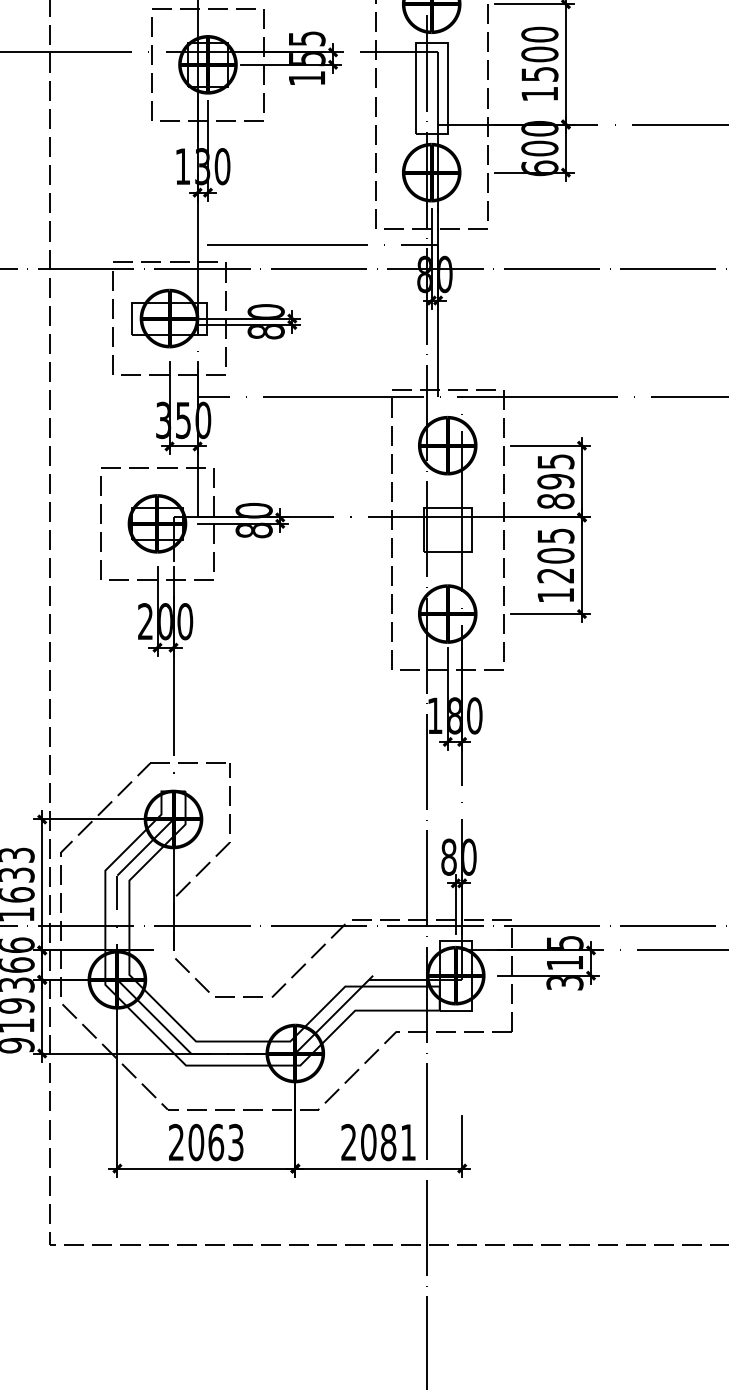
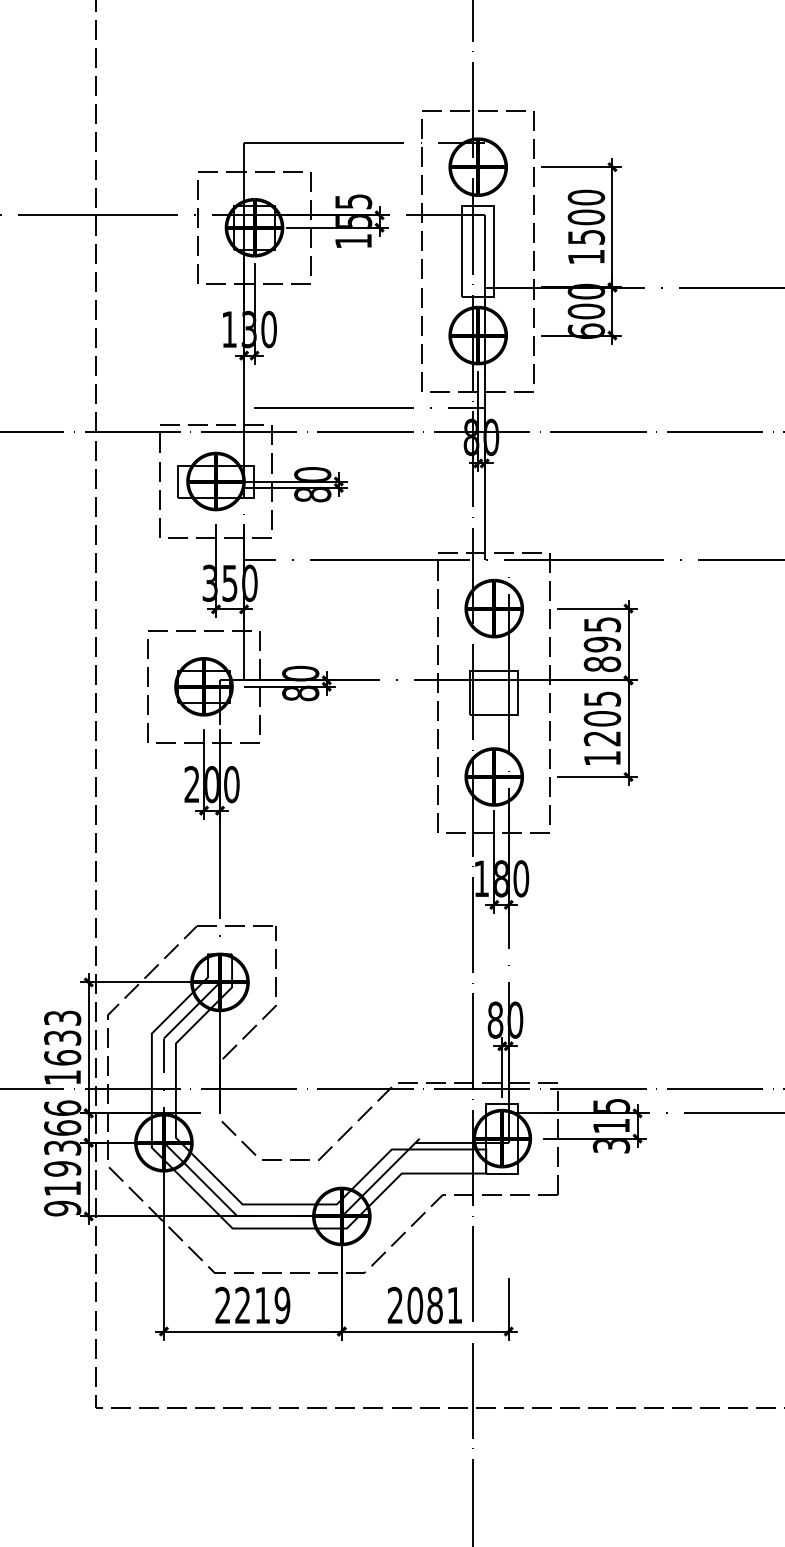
text: (215, 1142) -> (262, 1305), 2063 -> 2219

